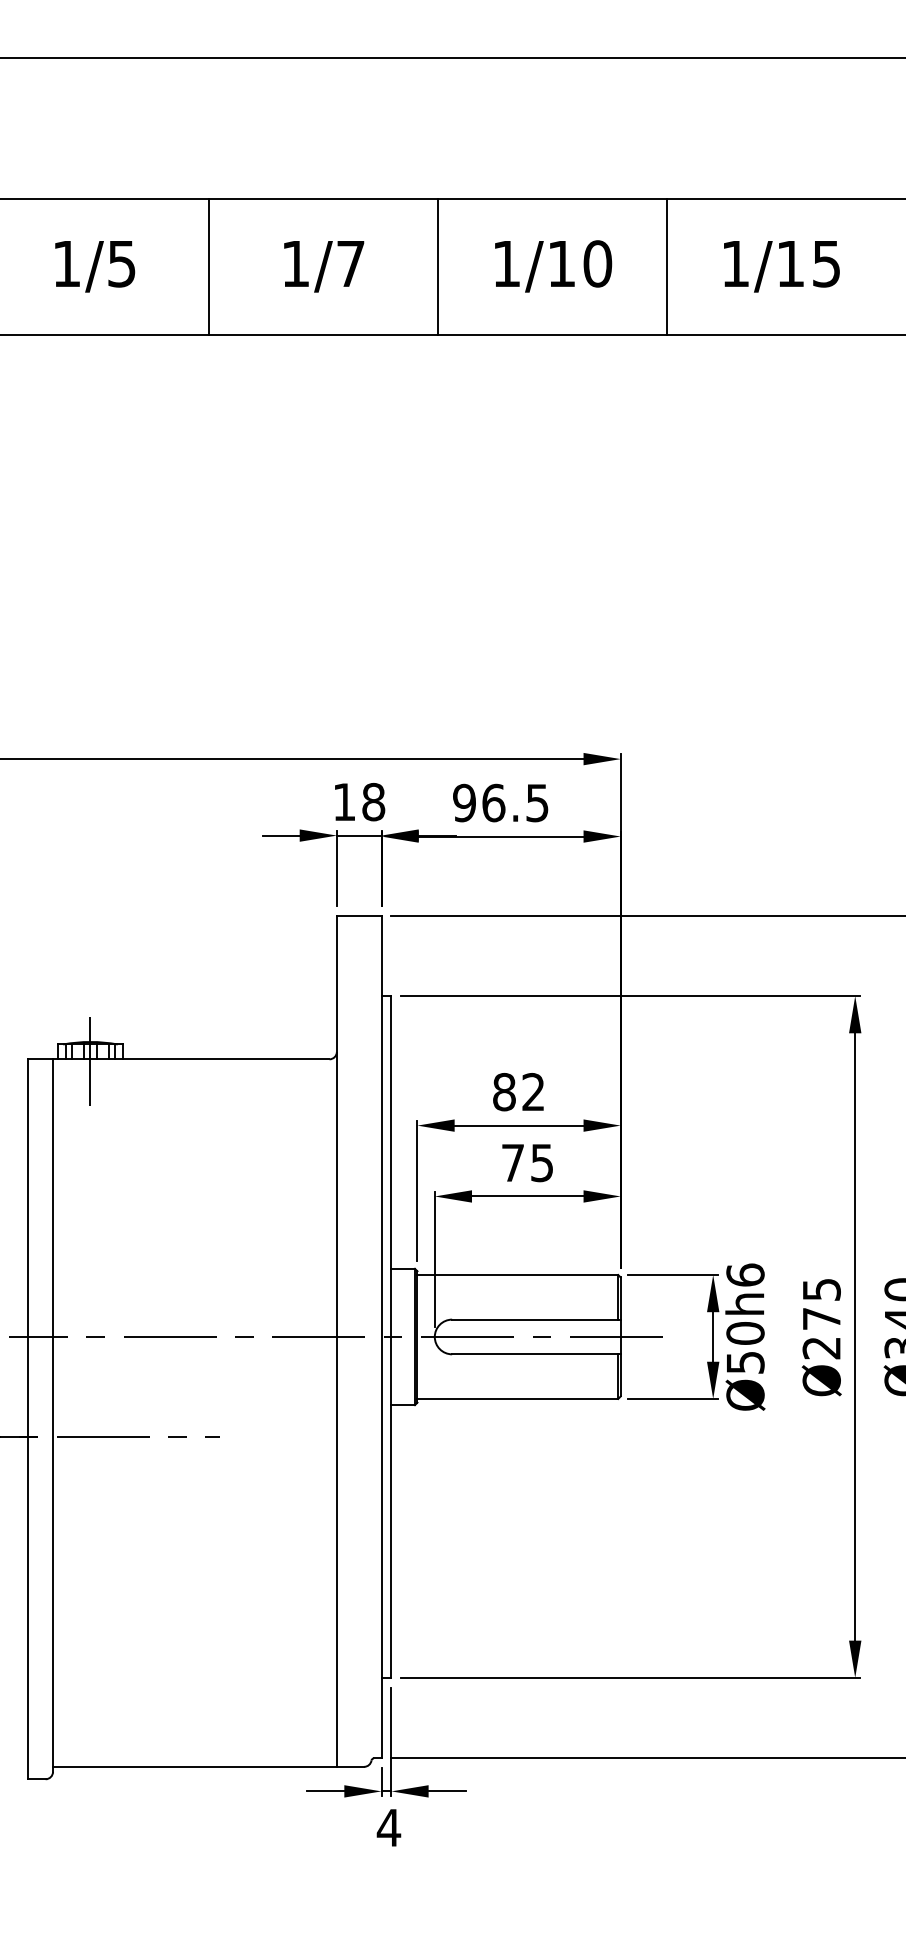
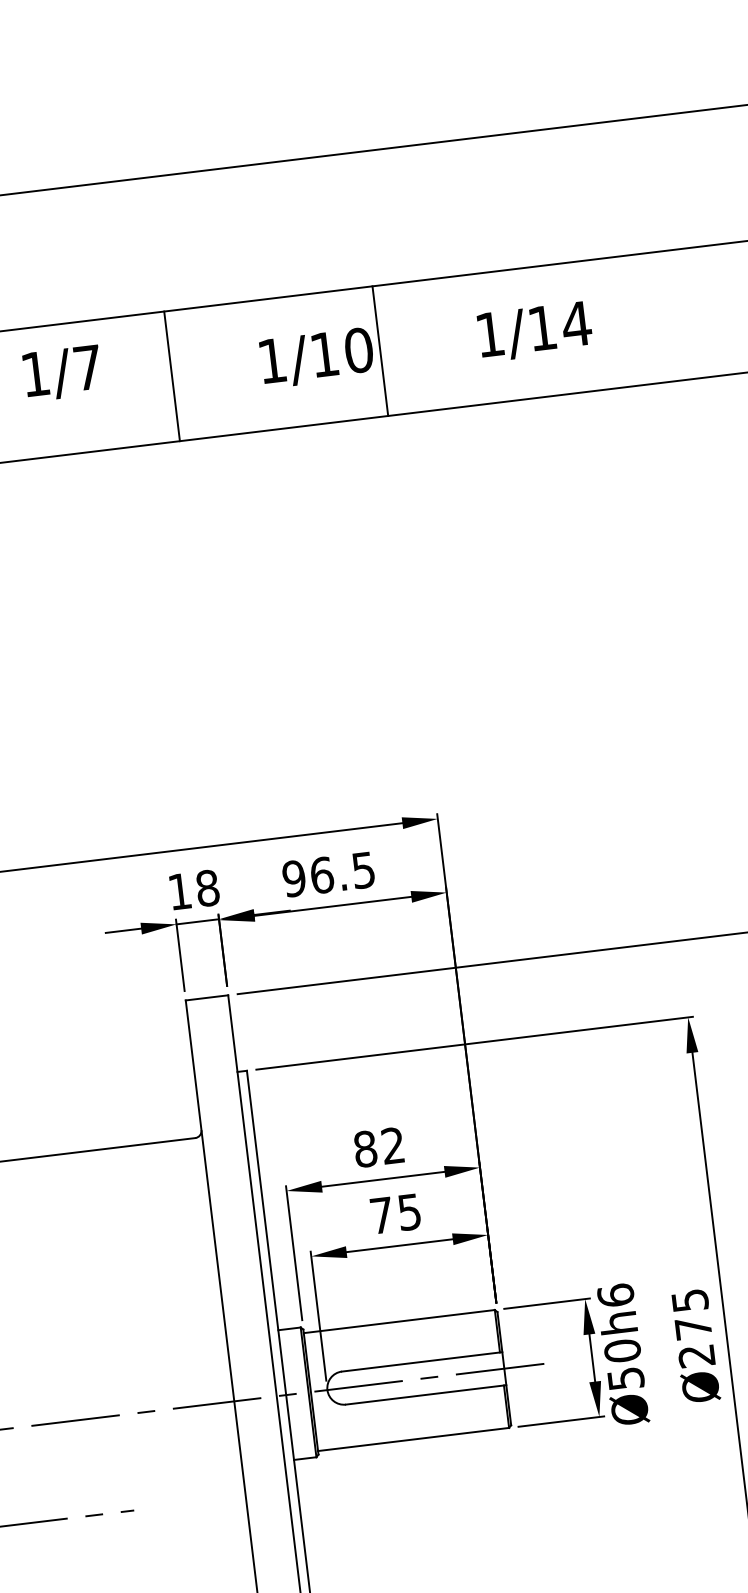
text: (826, 264) -> (576, 324), 1/15 -> 1/14
text: (324, 266) -> (63, 373), moved
line: (437, 267) -> (171, 376), moved
line: (666, 267) -> (380, 351), moved

